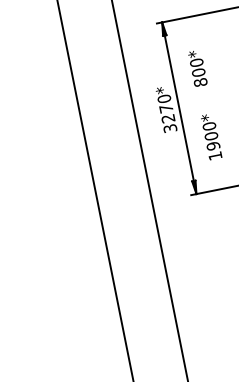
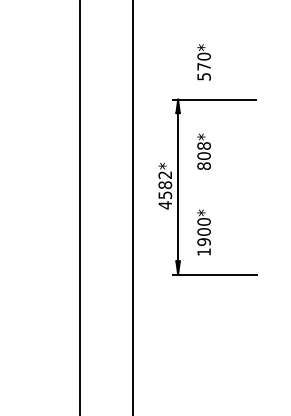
text: (196, 62) -> (203, 145), 800* -> 808*
text: (167, 113) -> (165, 190), 3270* -> 4582*
text: (210, 136) -> (203, 232), moved

